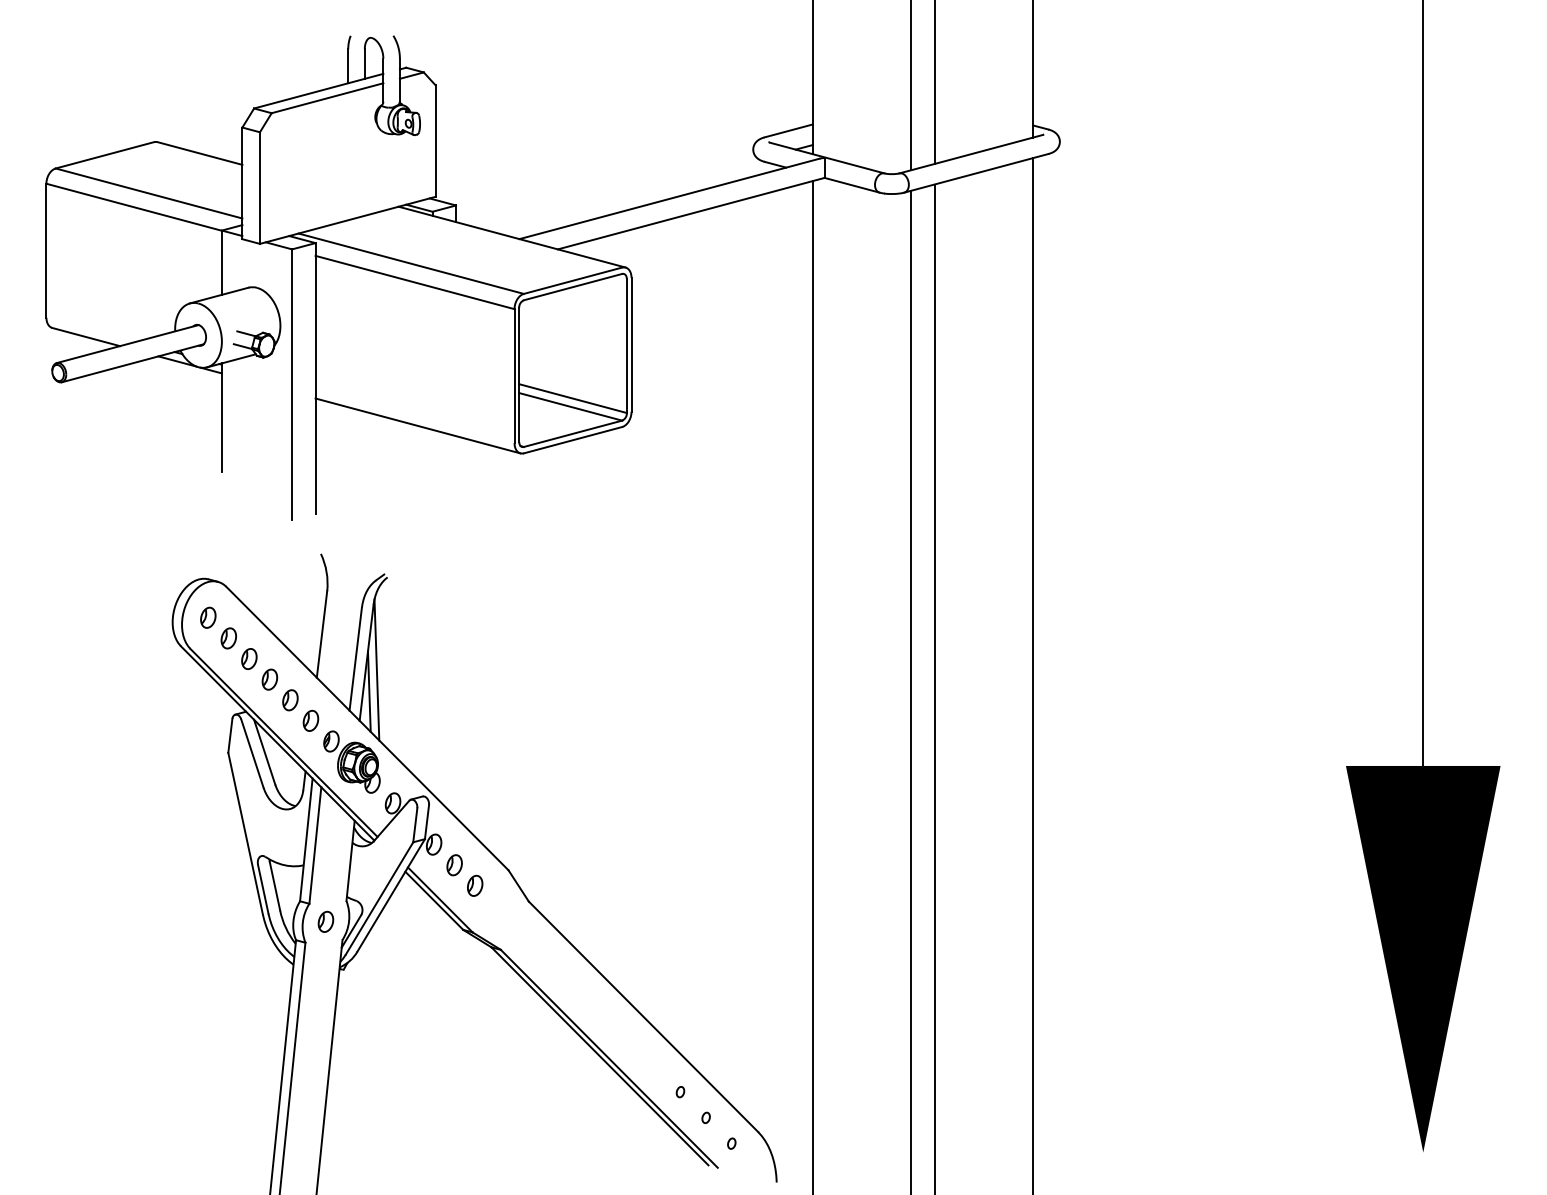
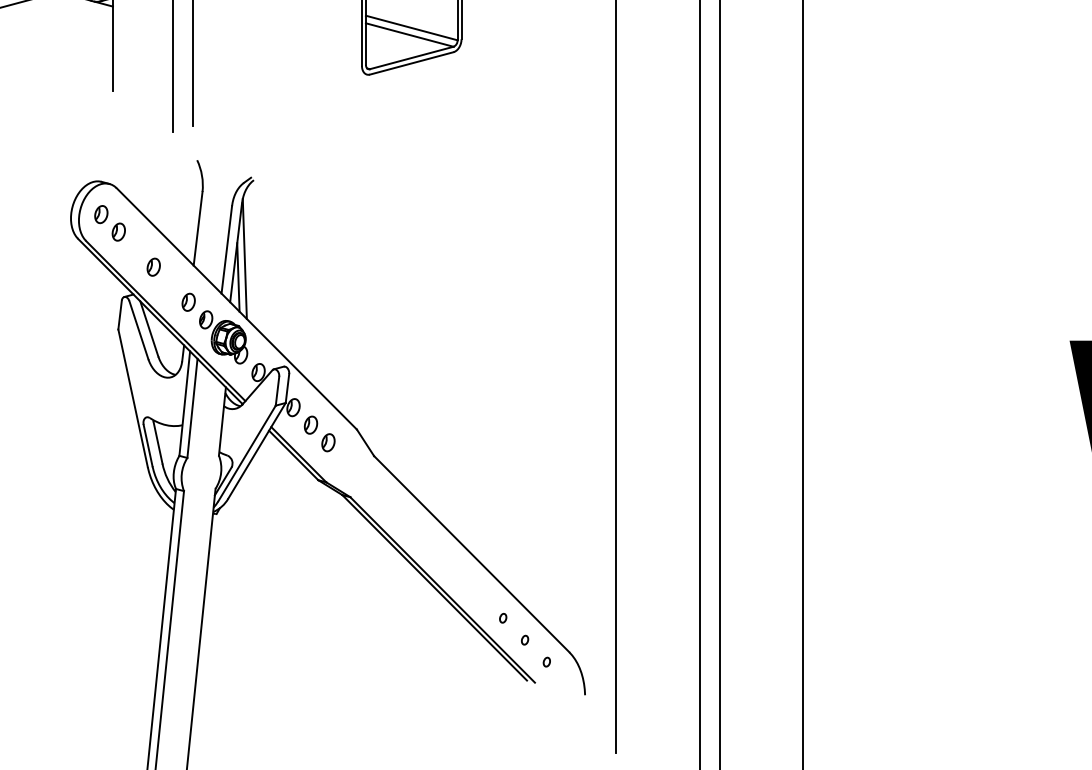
line: (417, 425) -> (279, 50), removed
part: (249, 659) -> (136, 250), removed
part: (290, 700) -> (171, 284), removed
part: (325, 921) -> (201, 473), removed

